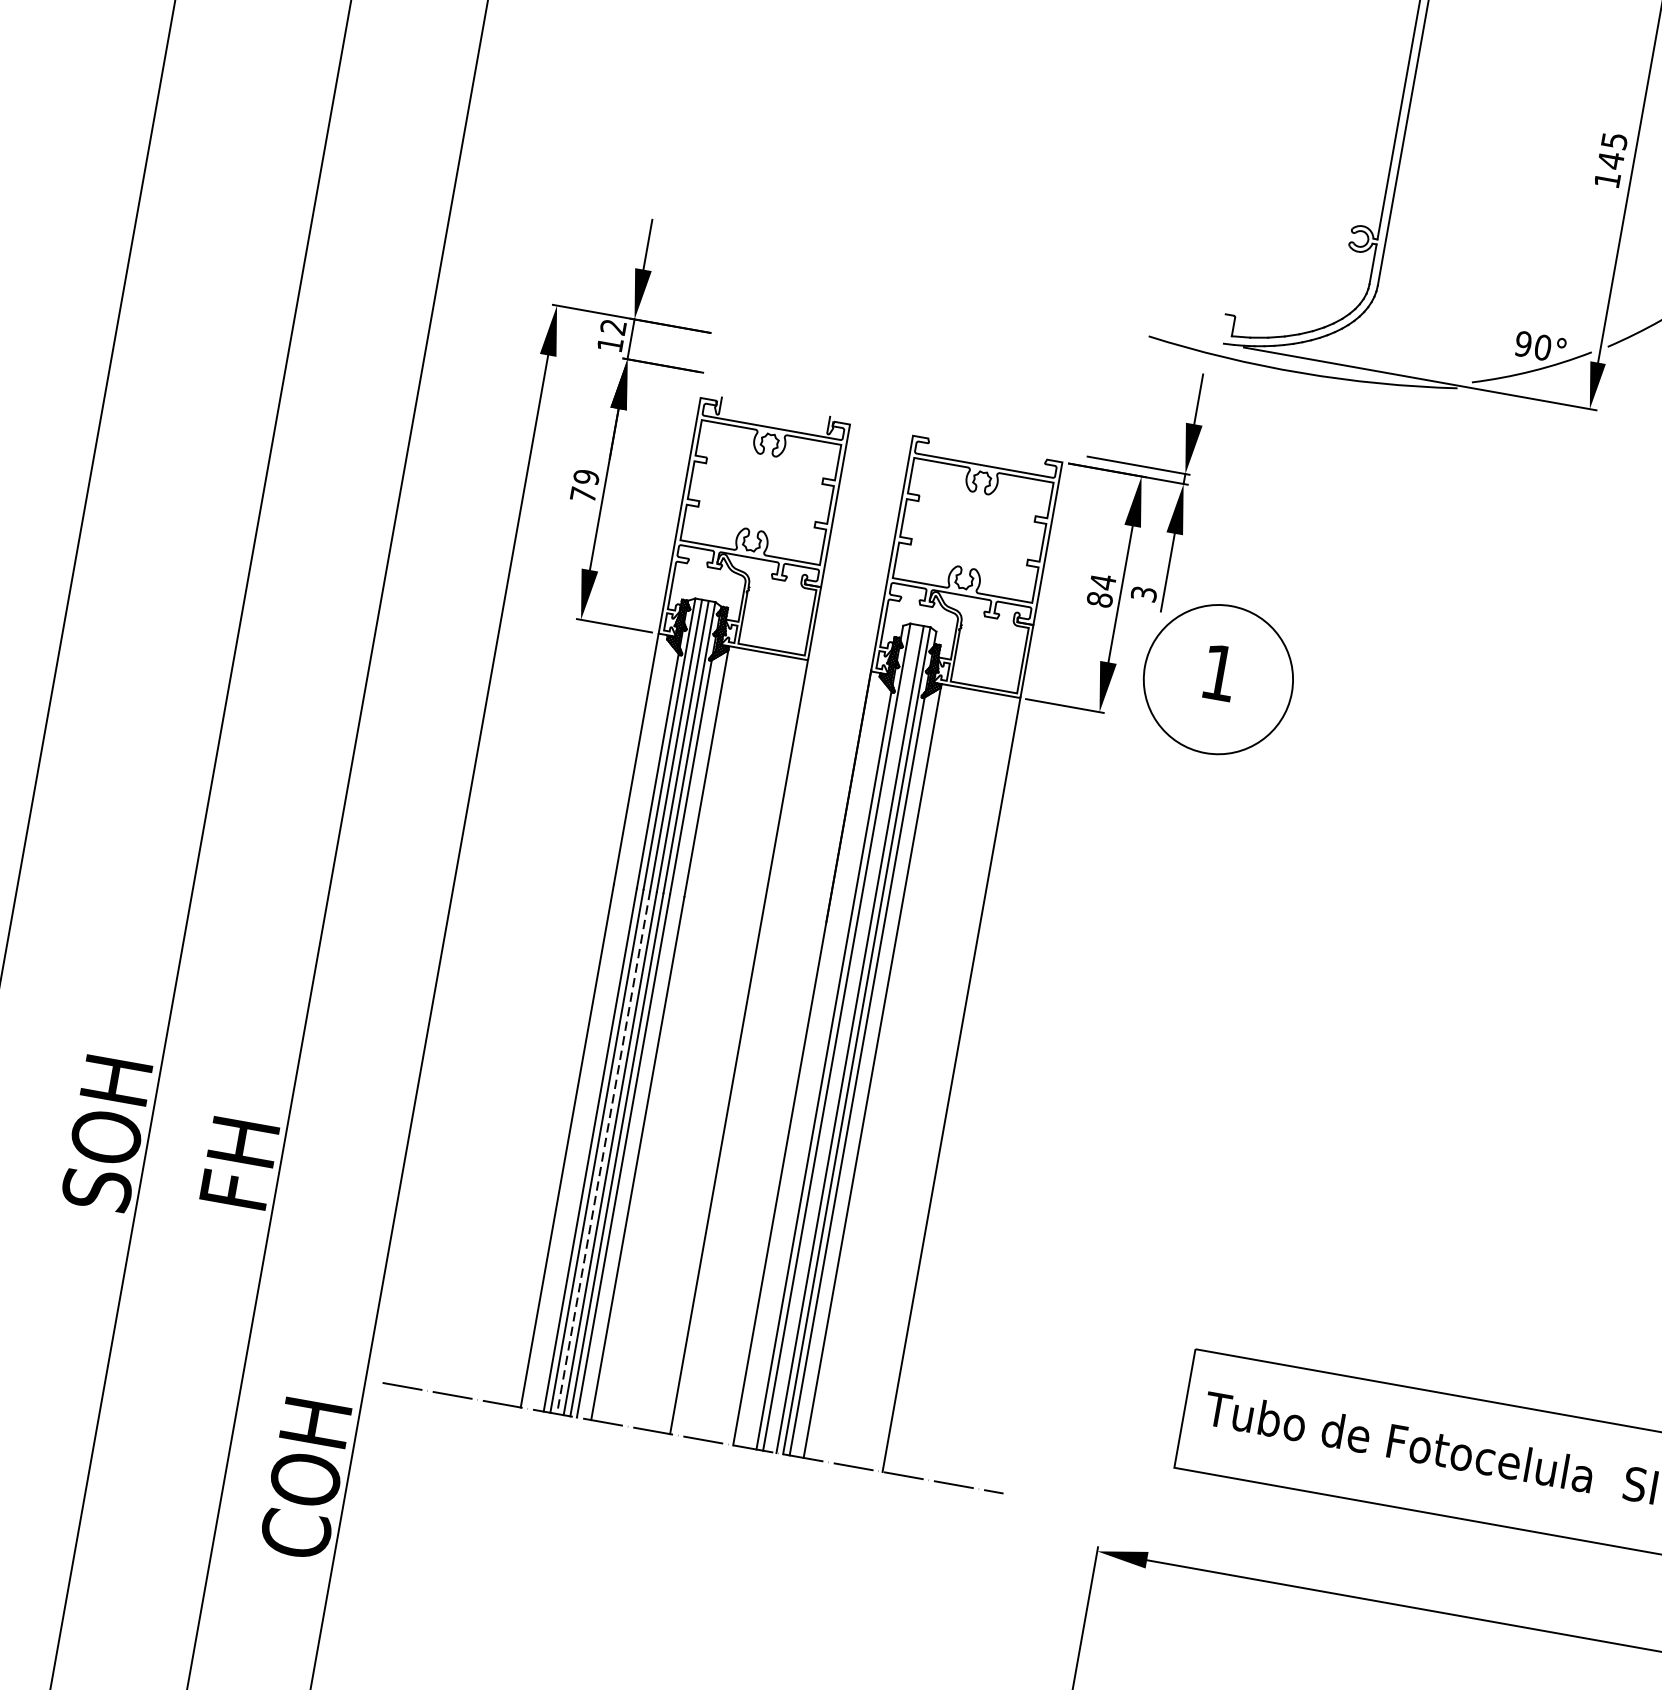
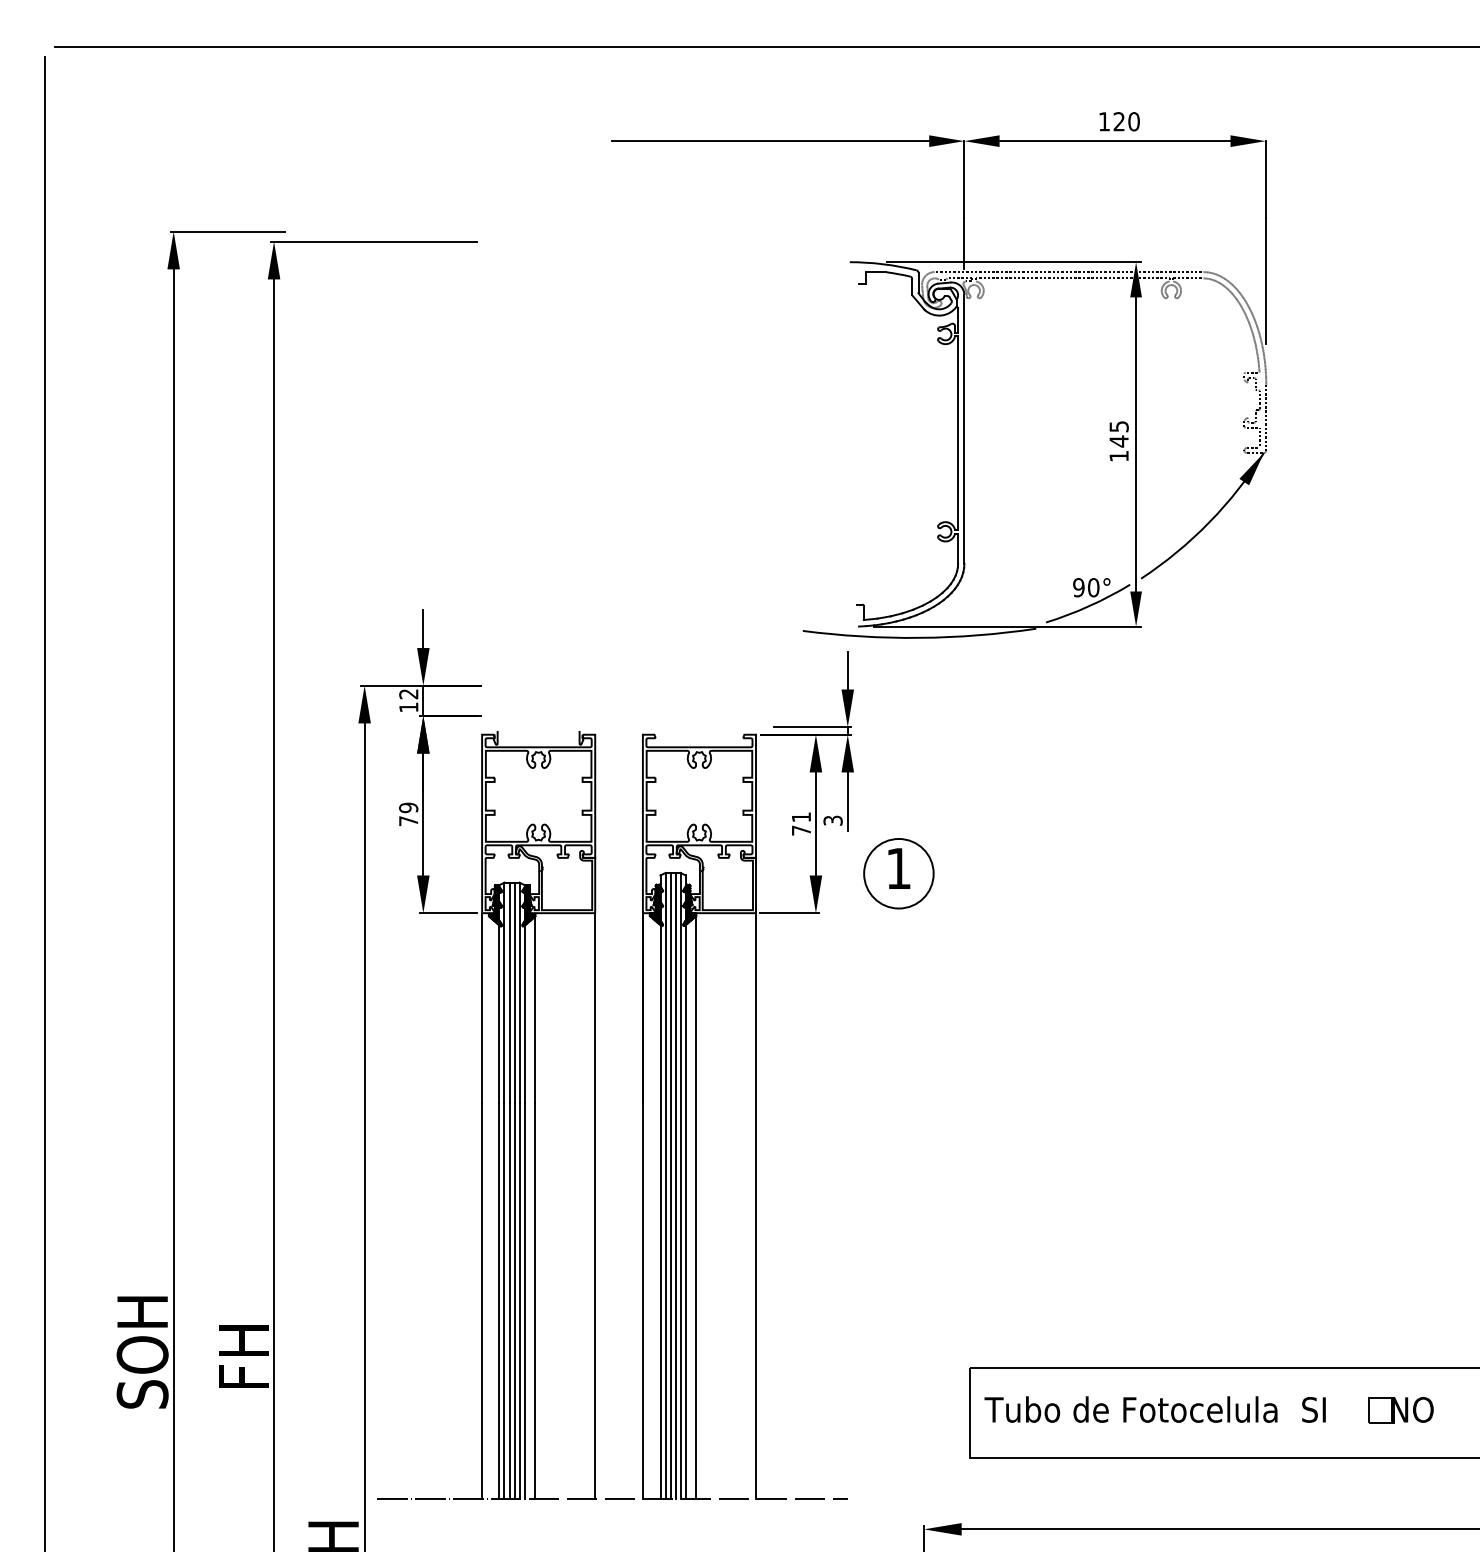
text: (1101, 590) -> (801, 823), 84 -> 71
circle: (1217, 679) -> (898, 873), size x0.62
line: (843, 1037) -> (670, 1185), added
line: (603, 1152) -> (509, 1301), dashed -> solid

